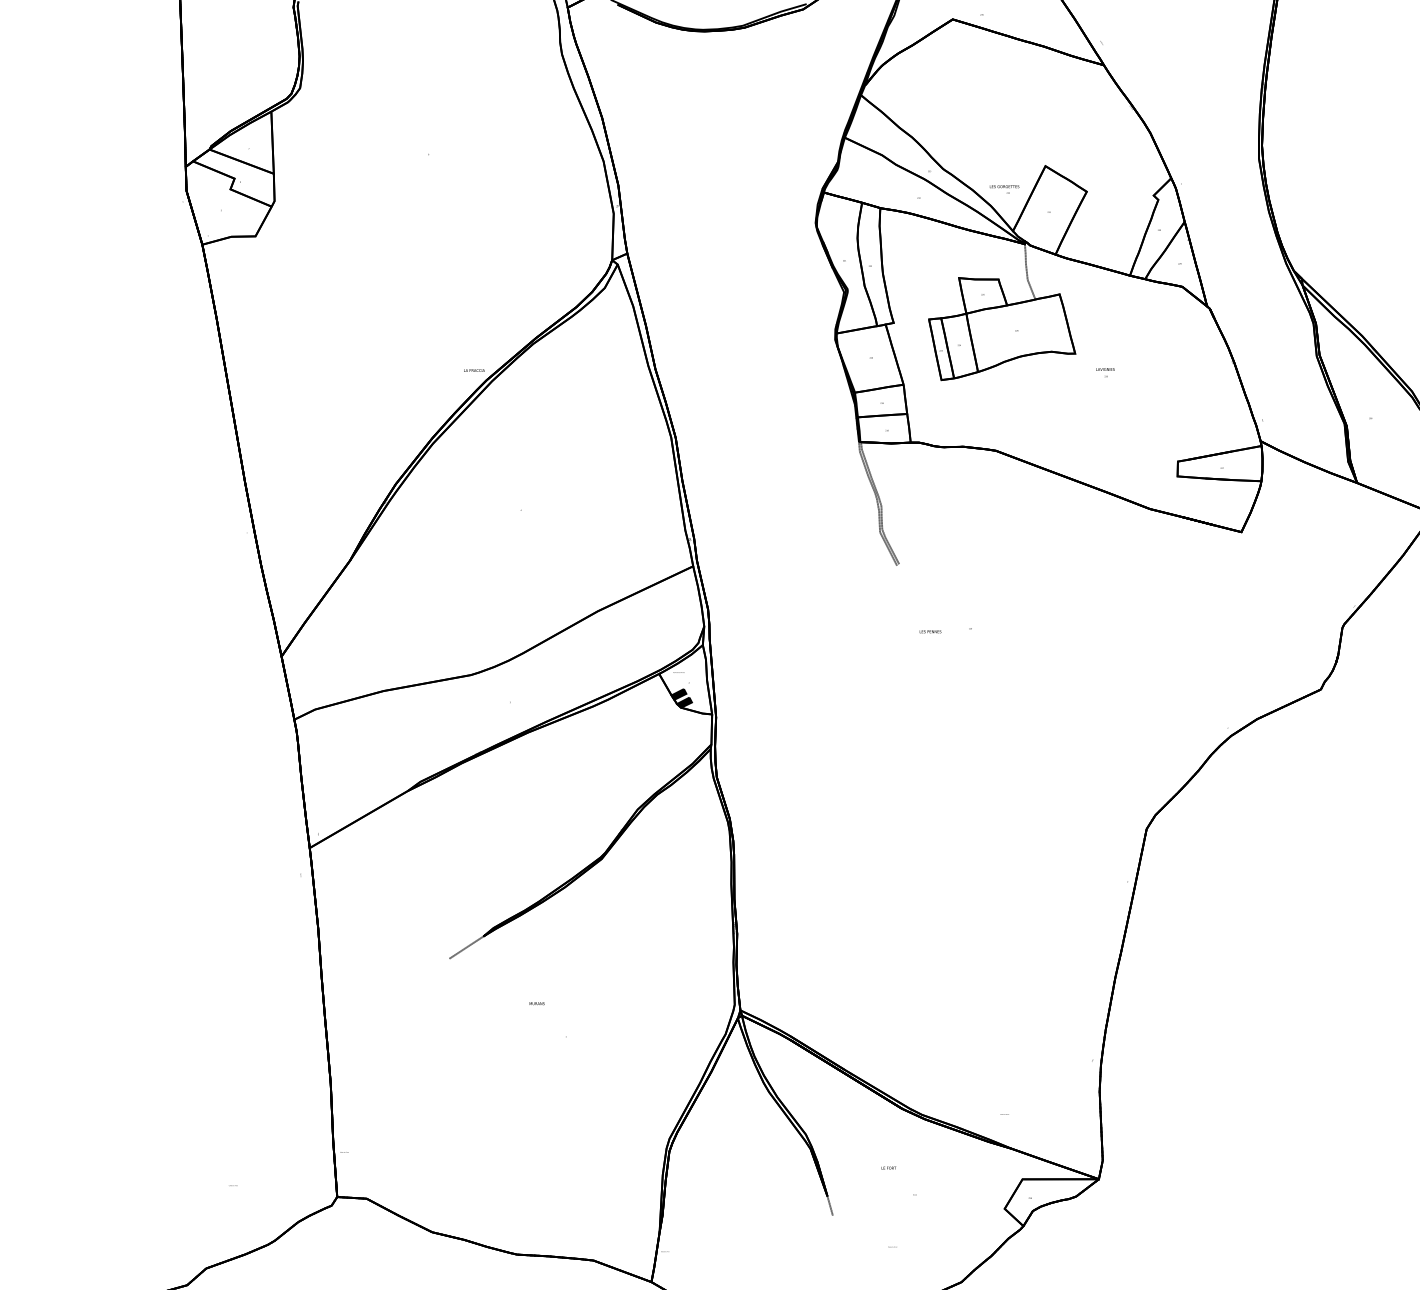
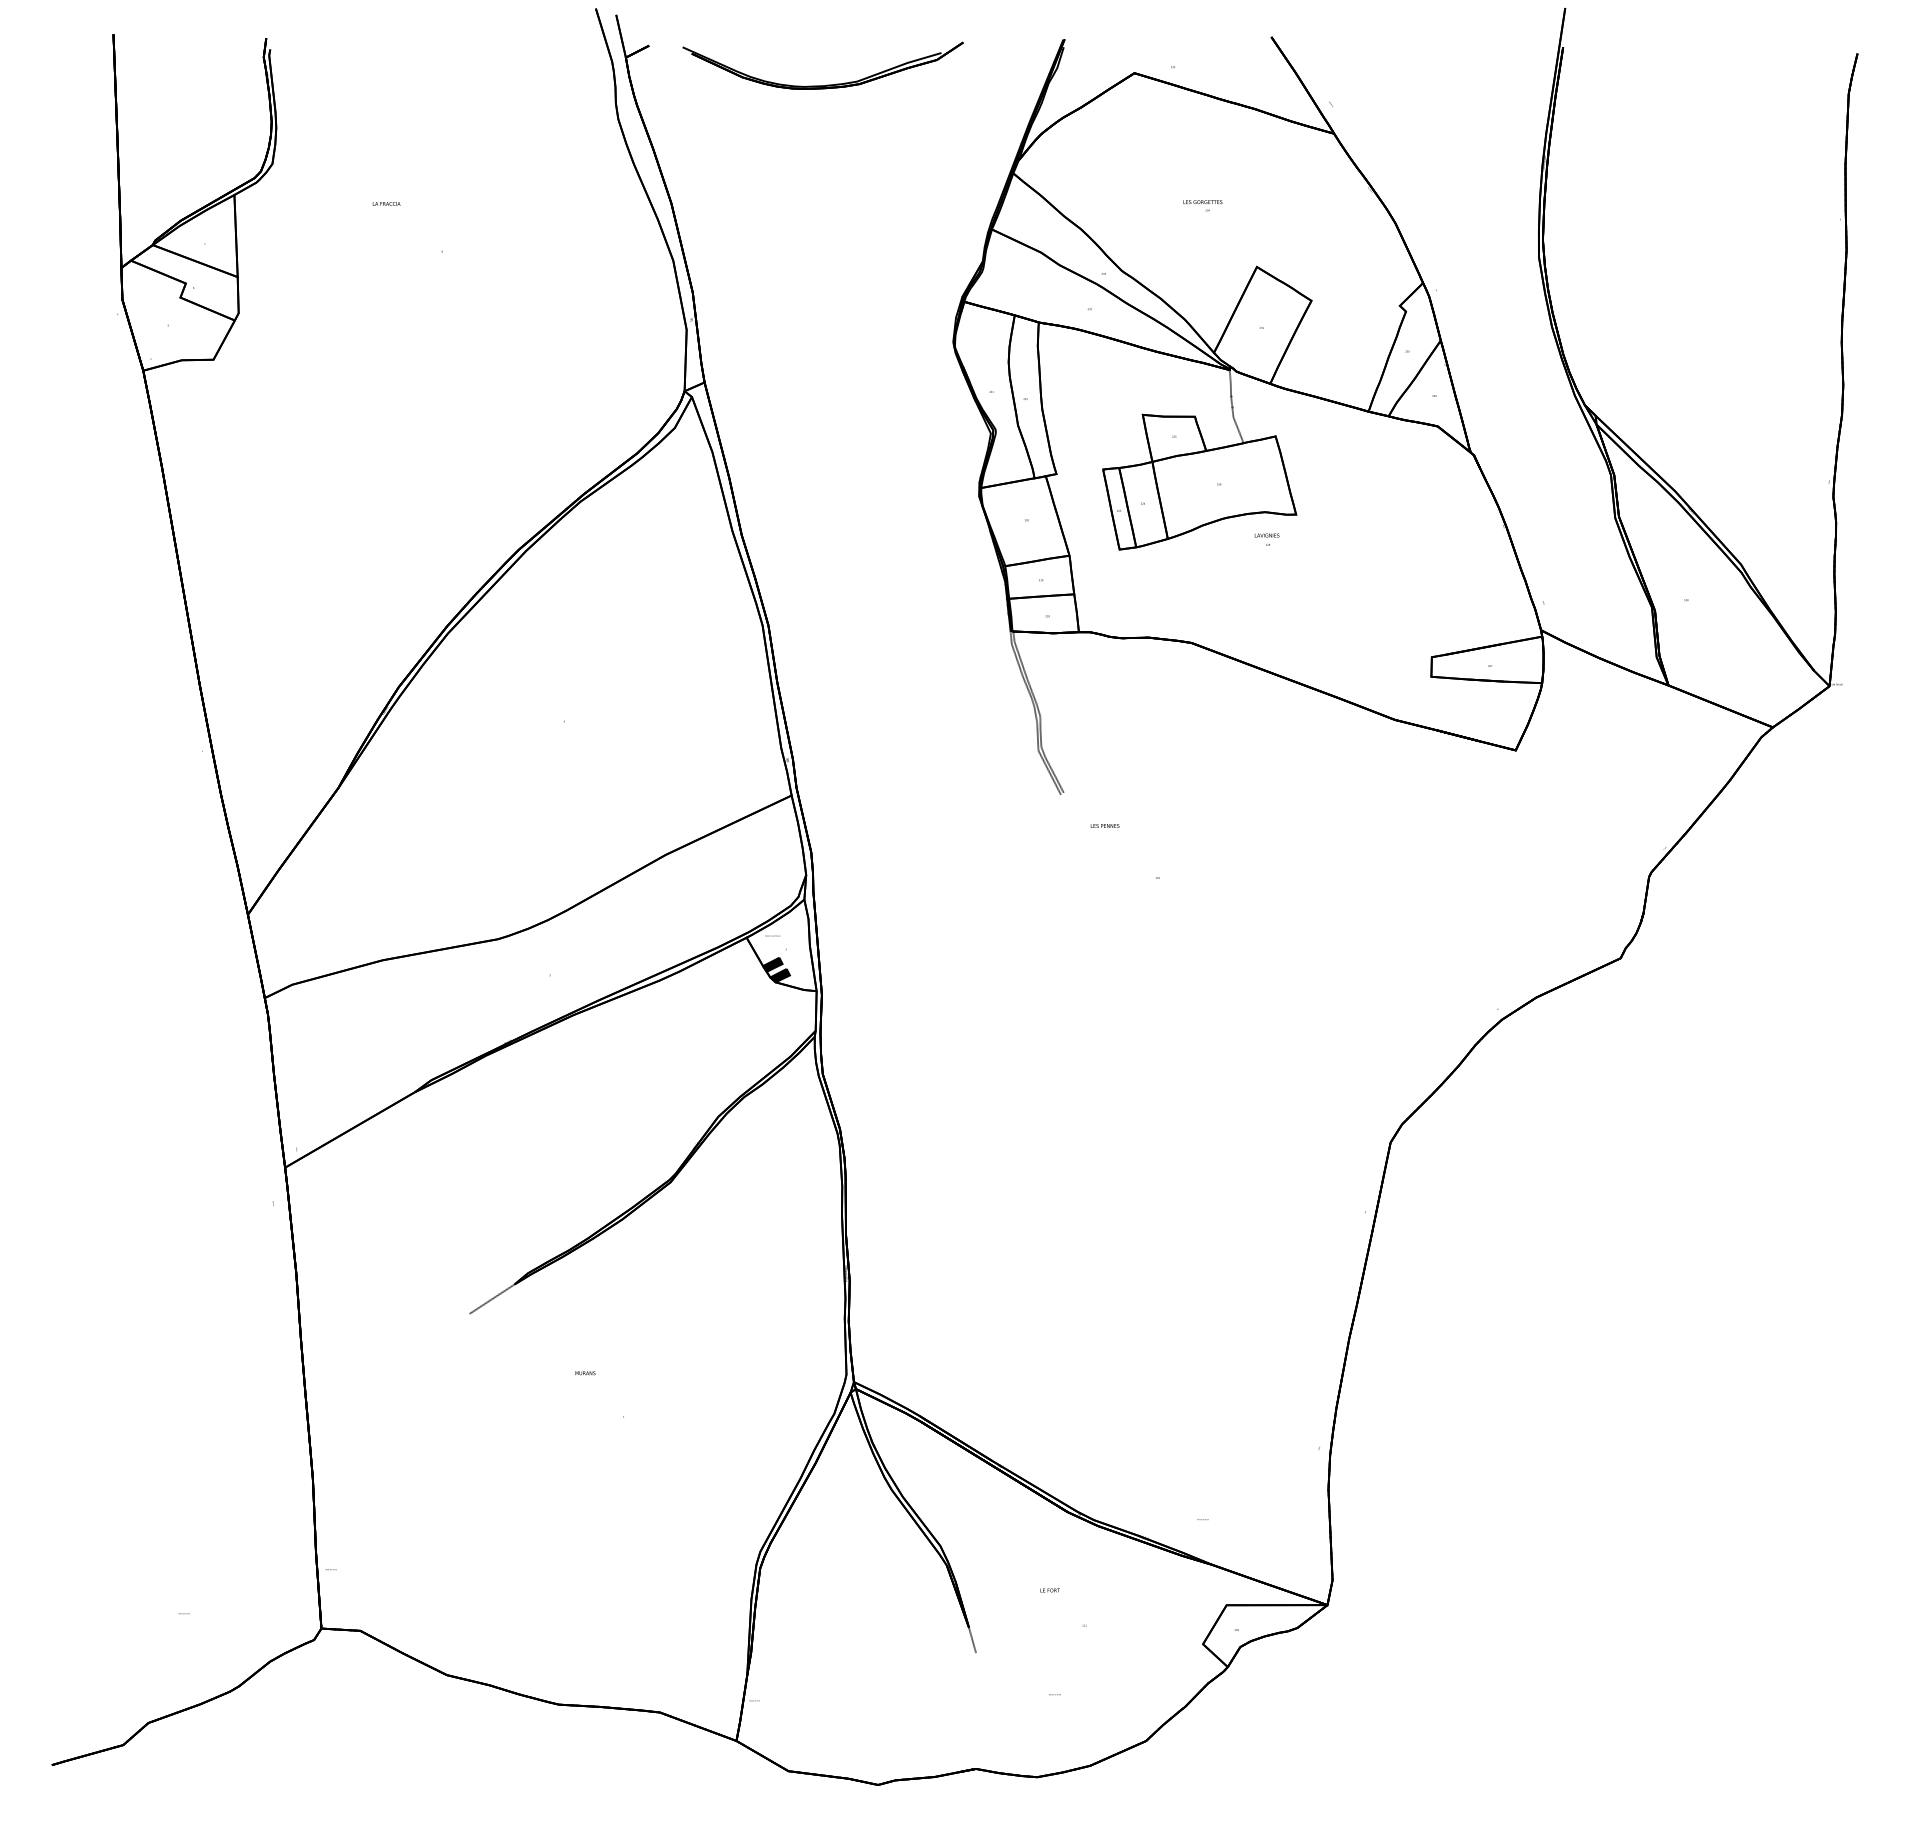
text: (1004, 189) -> (1202, 205), moved
text: (474, 370) -> (386, 203), moved
text: (1104, 372) -> (1266, 539), moved
text: (930, 631) -> (1104, 825), moved

